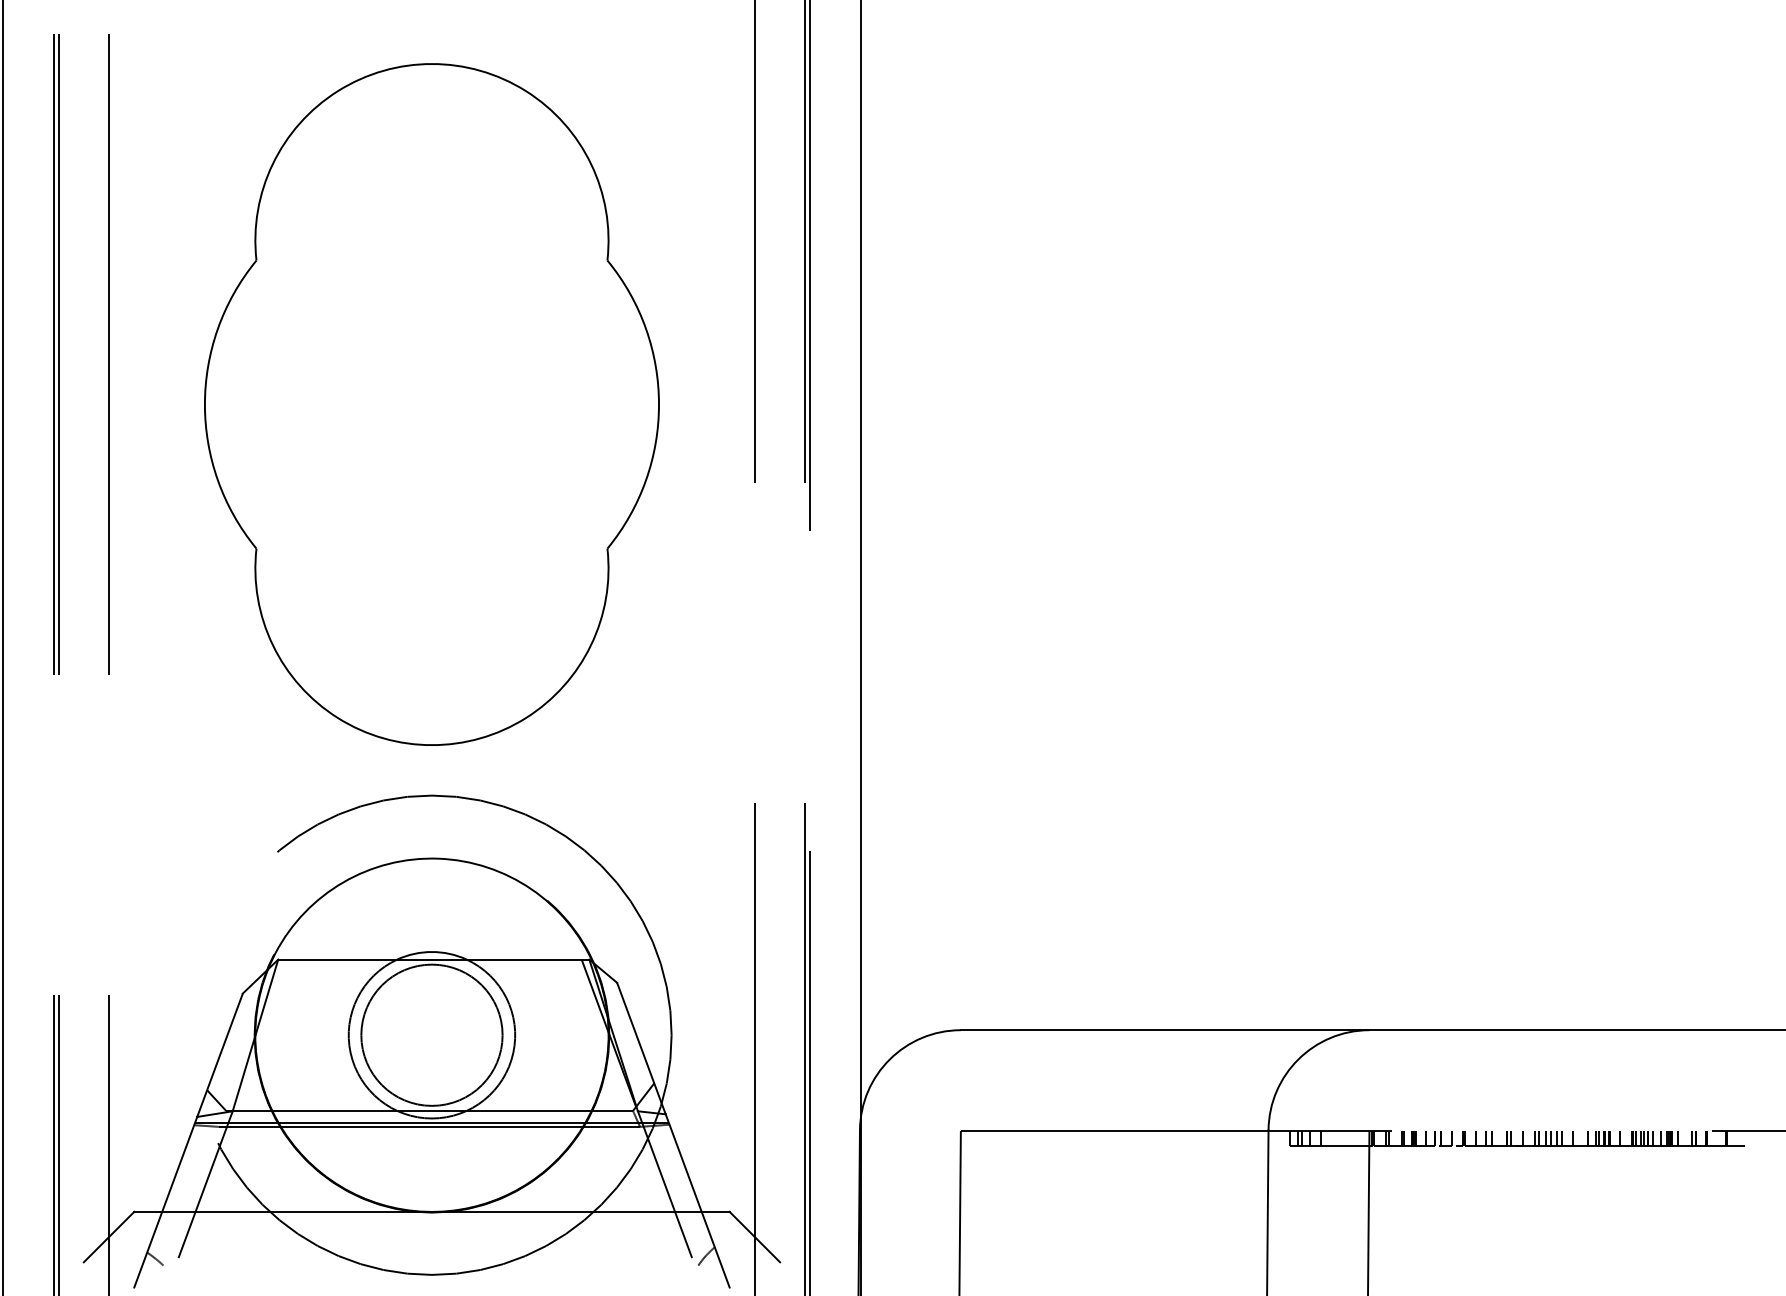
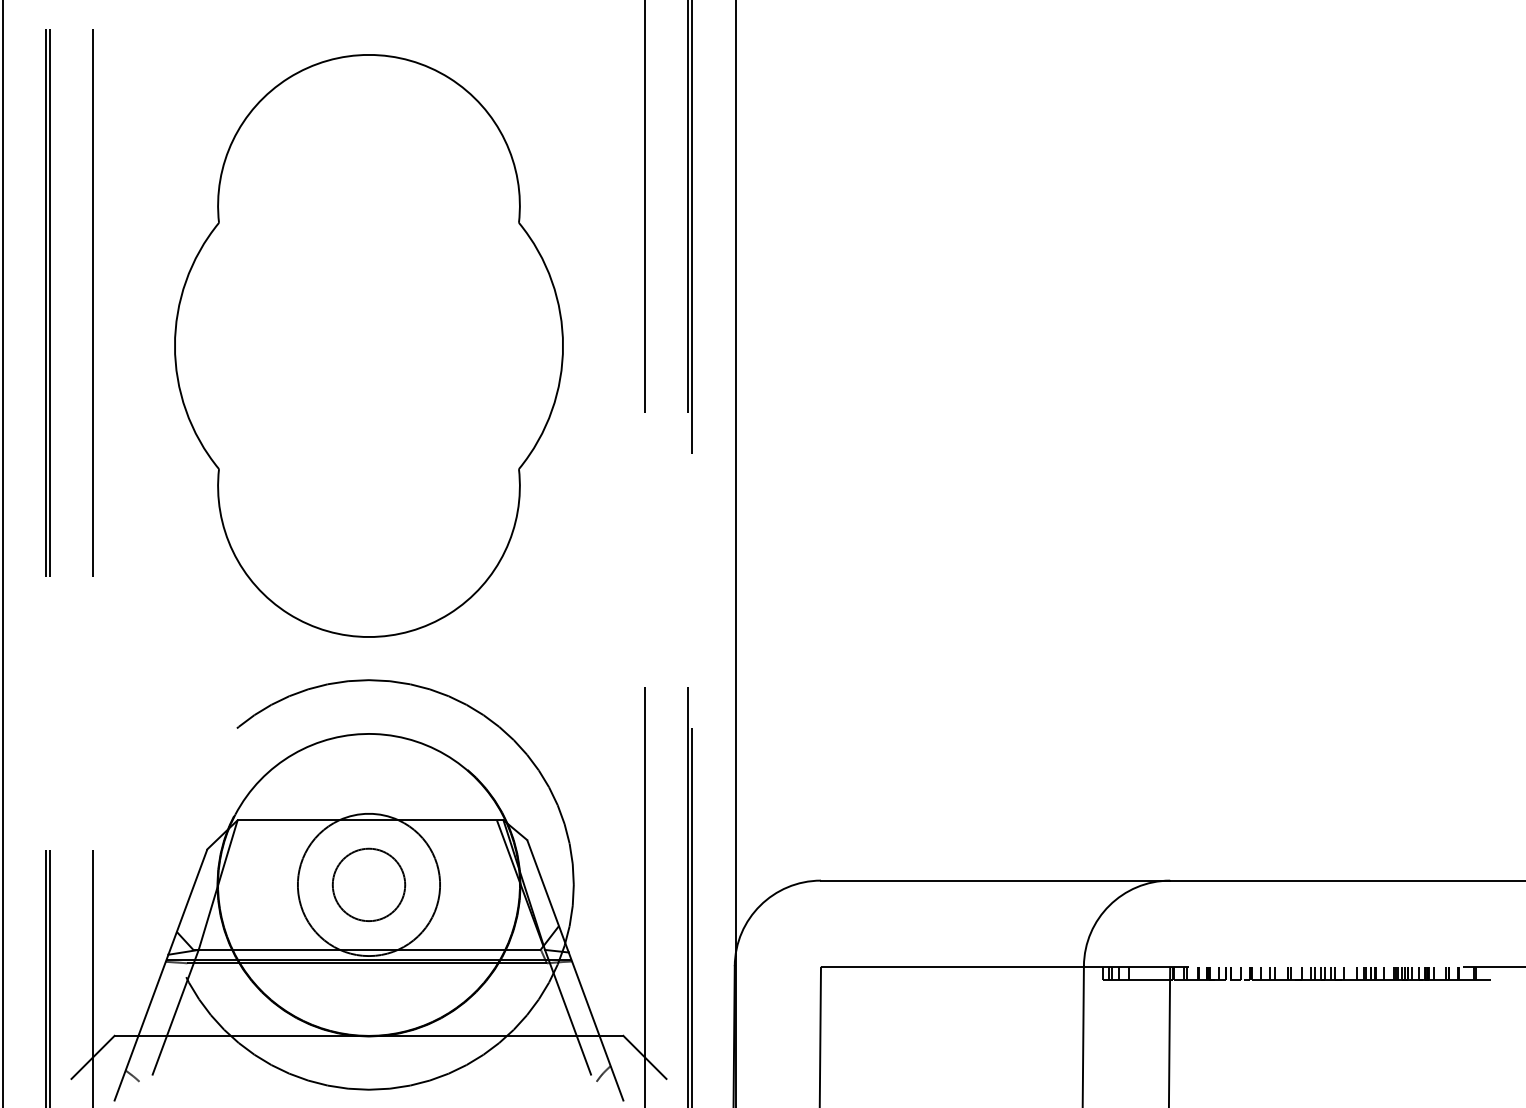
circle: (431, 1034) -> (368, 884), size x0.6

